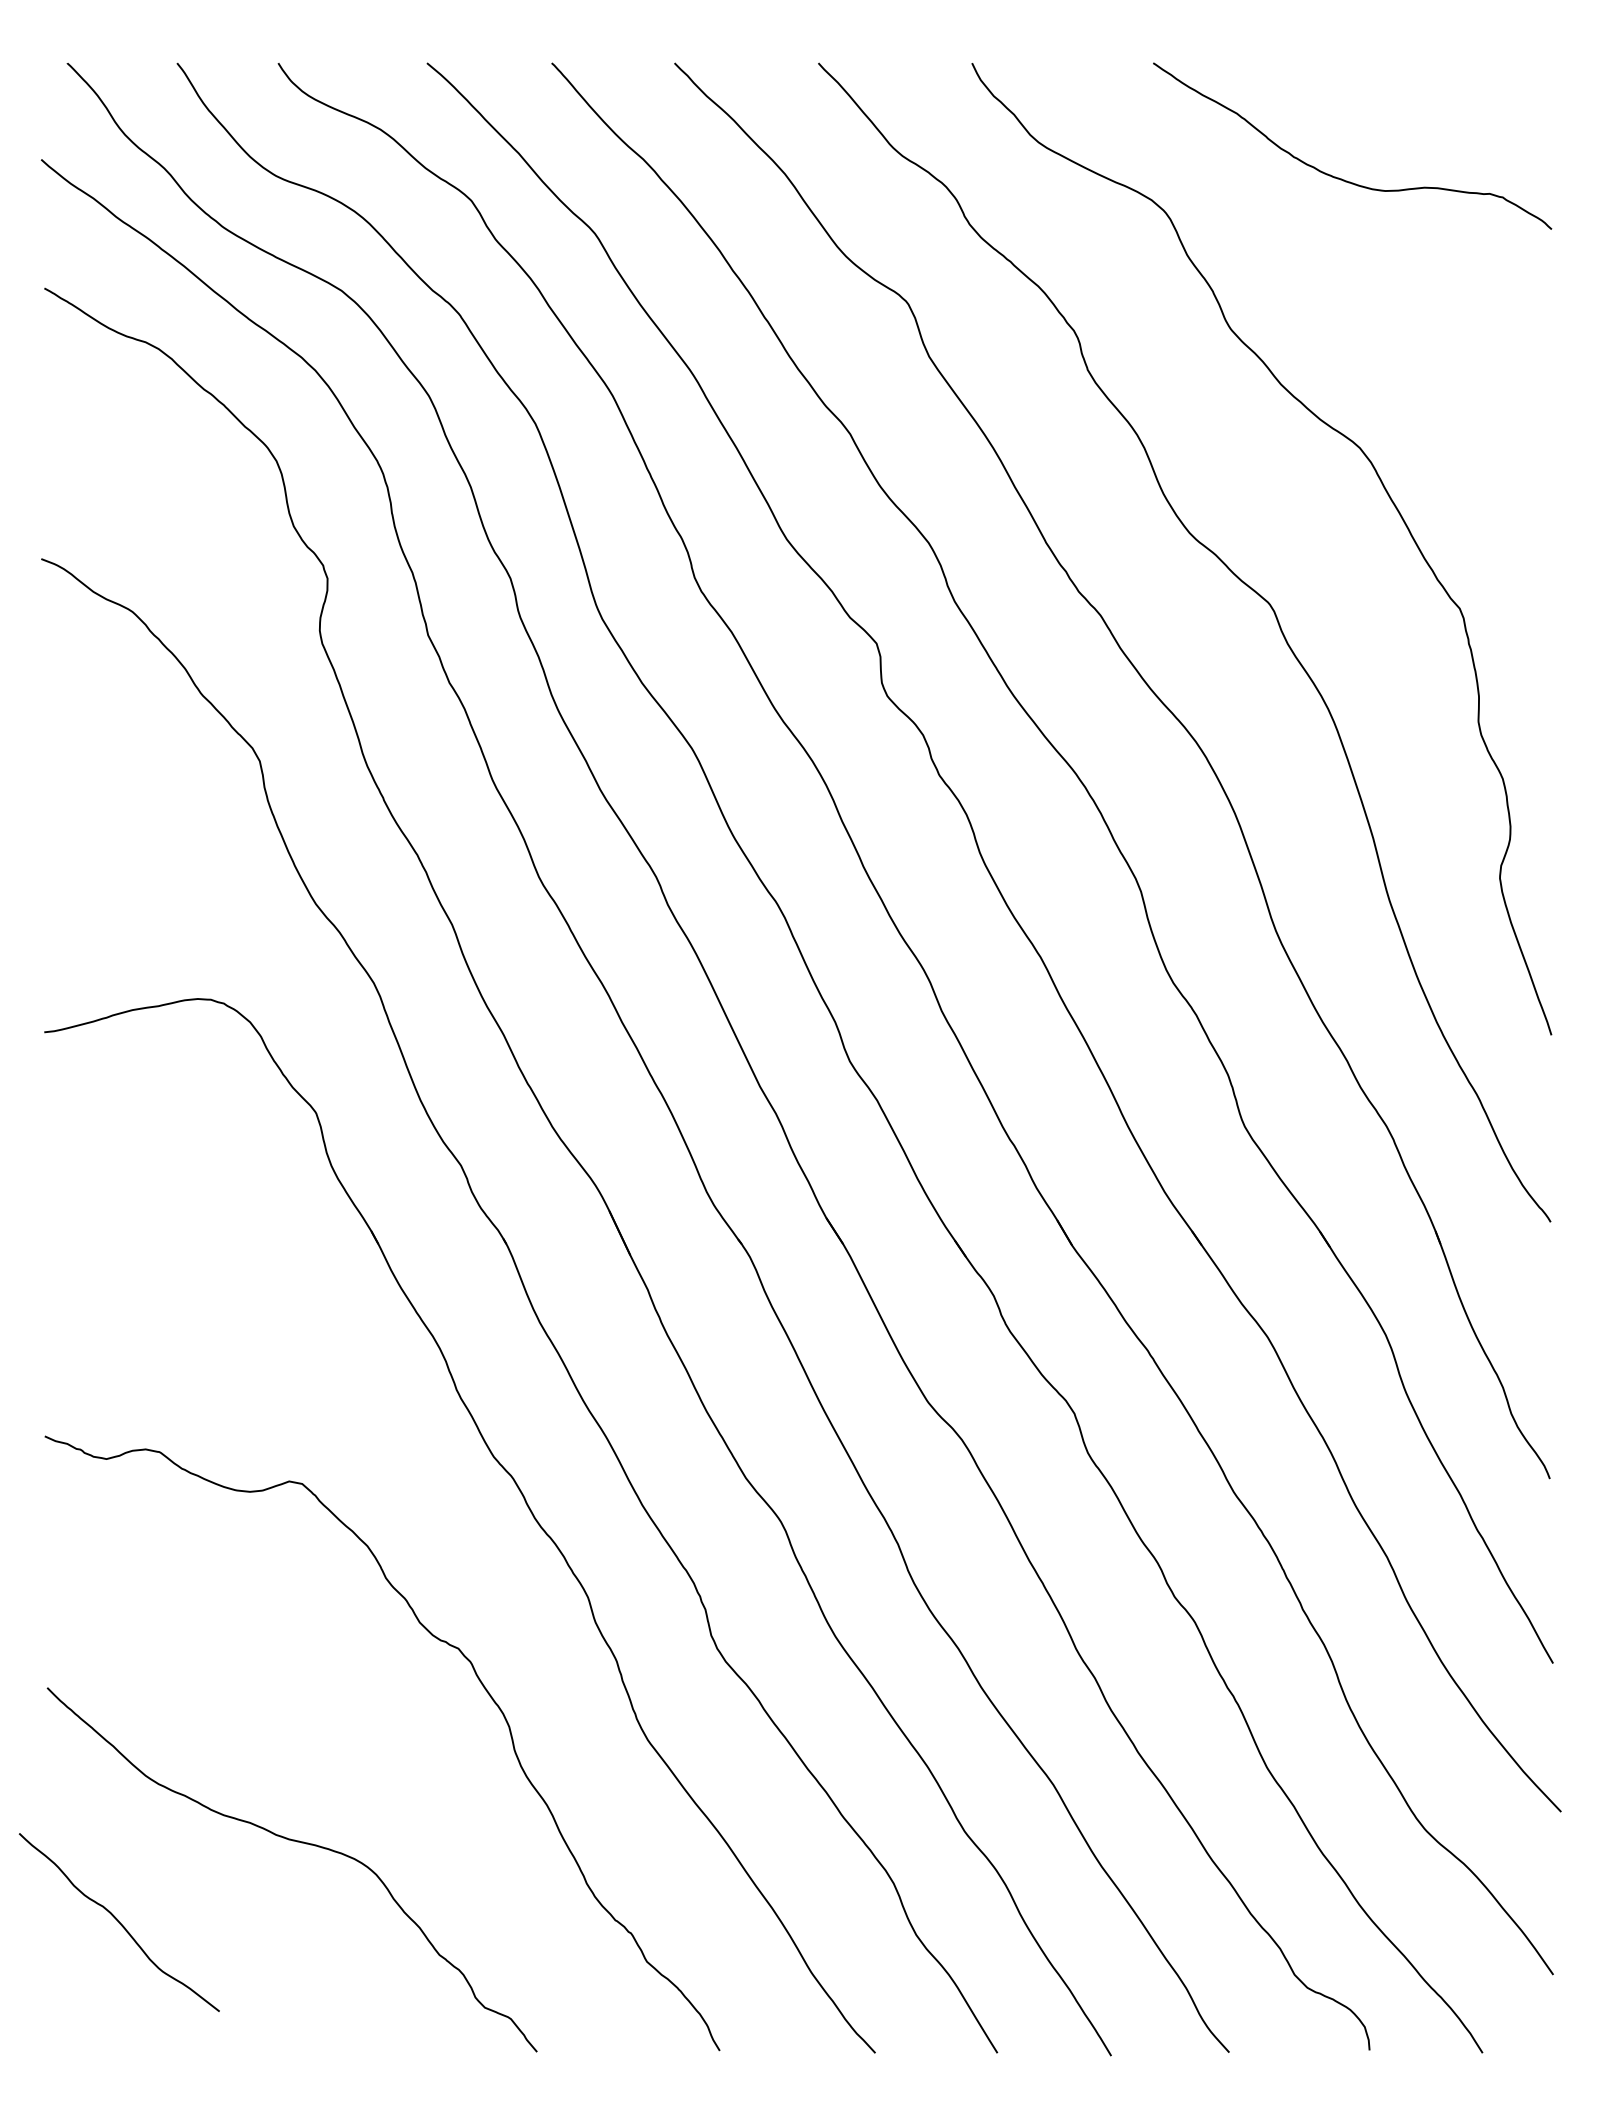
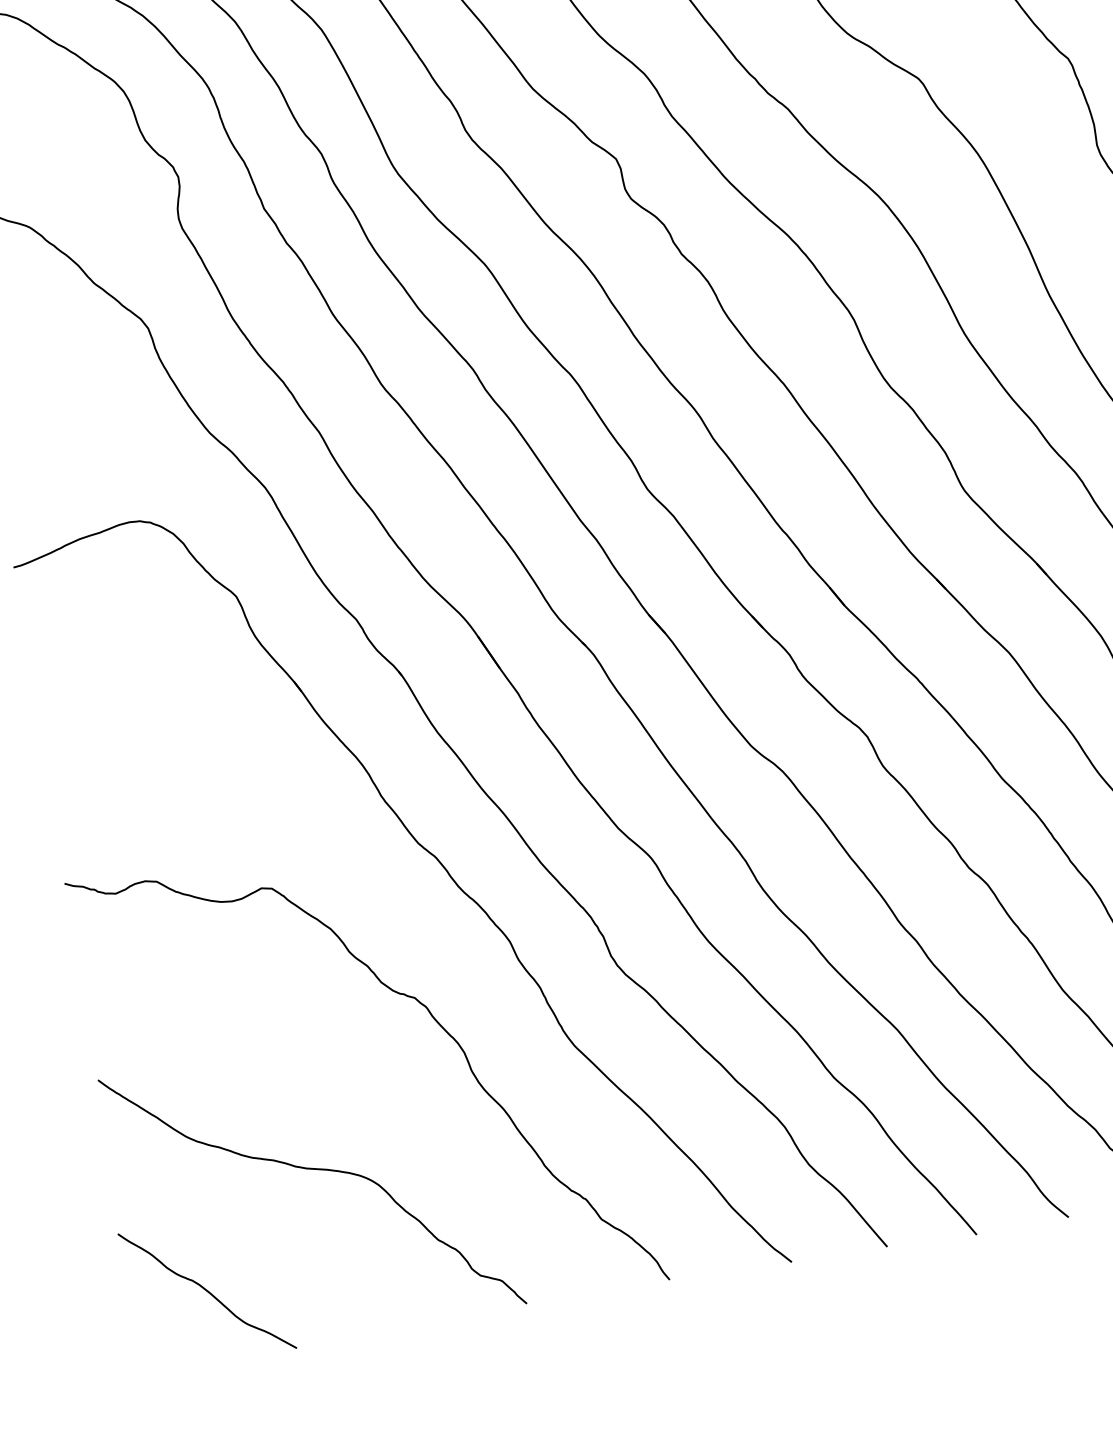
curve: (118, 1922) -> (206, 1291), moved

